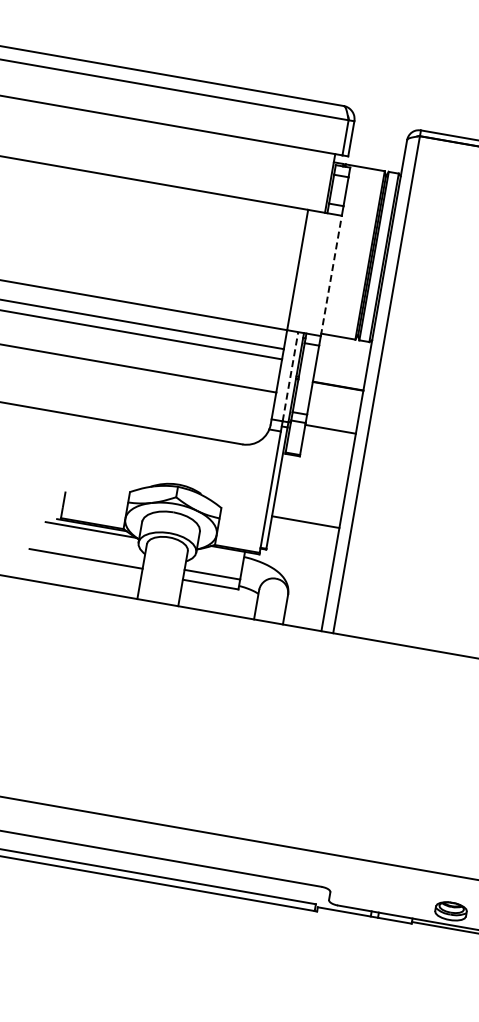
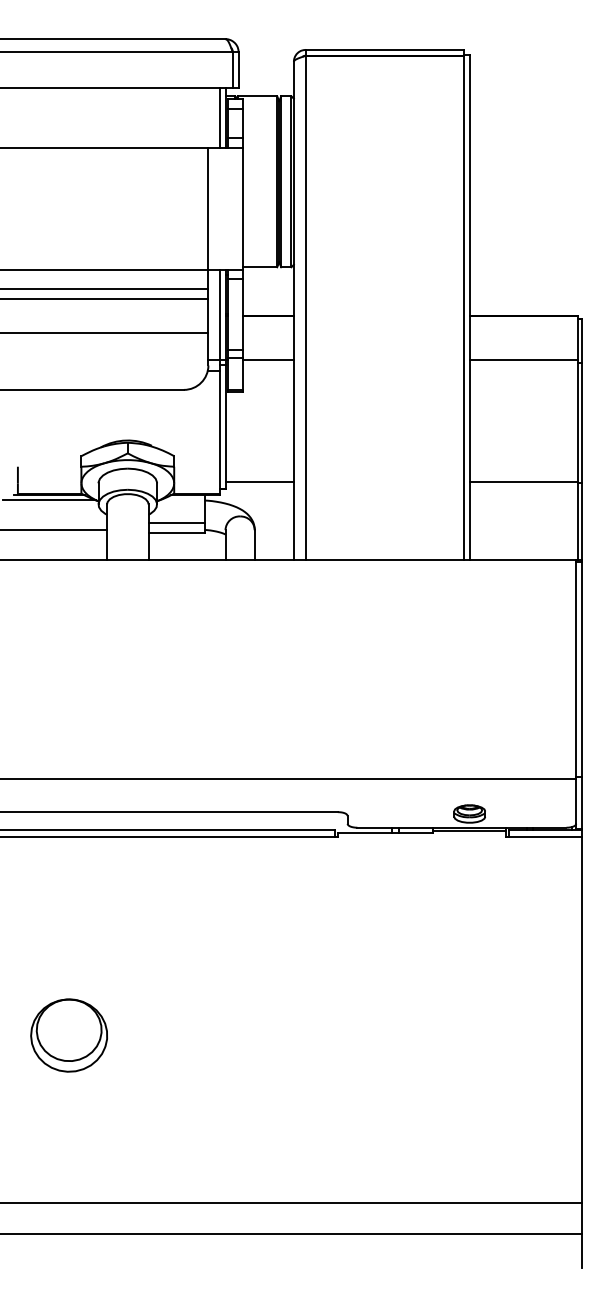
line: (324, 182) -> (219, 117), added
line: (331, 275) -> (242, 208), dashed -> solid
line: (290, 376) -> (219, 314), dashed -> solid
line: (305, 522) -> (259, 481), moved

